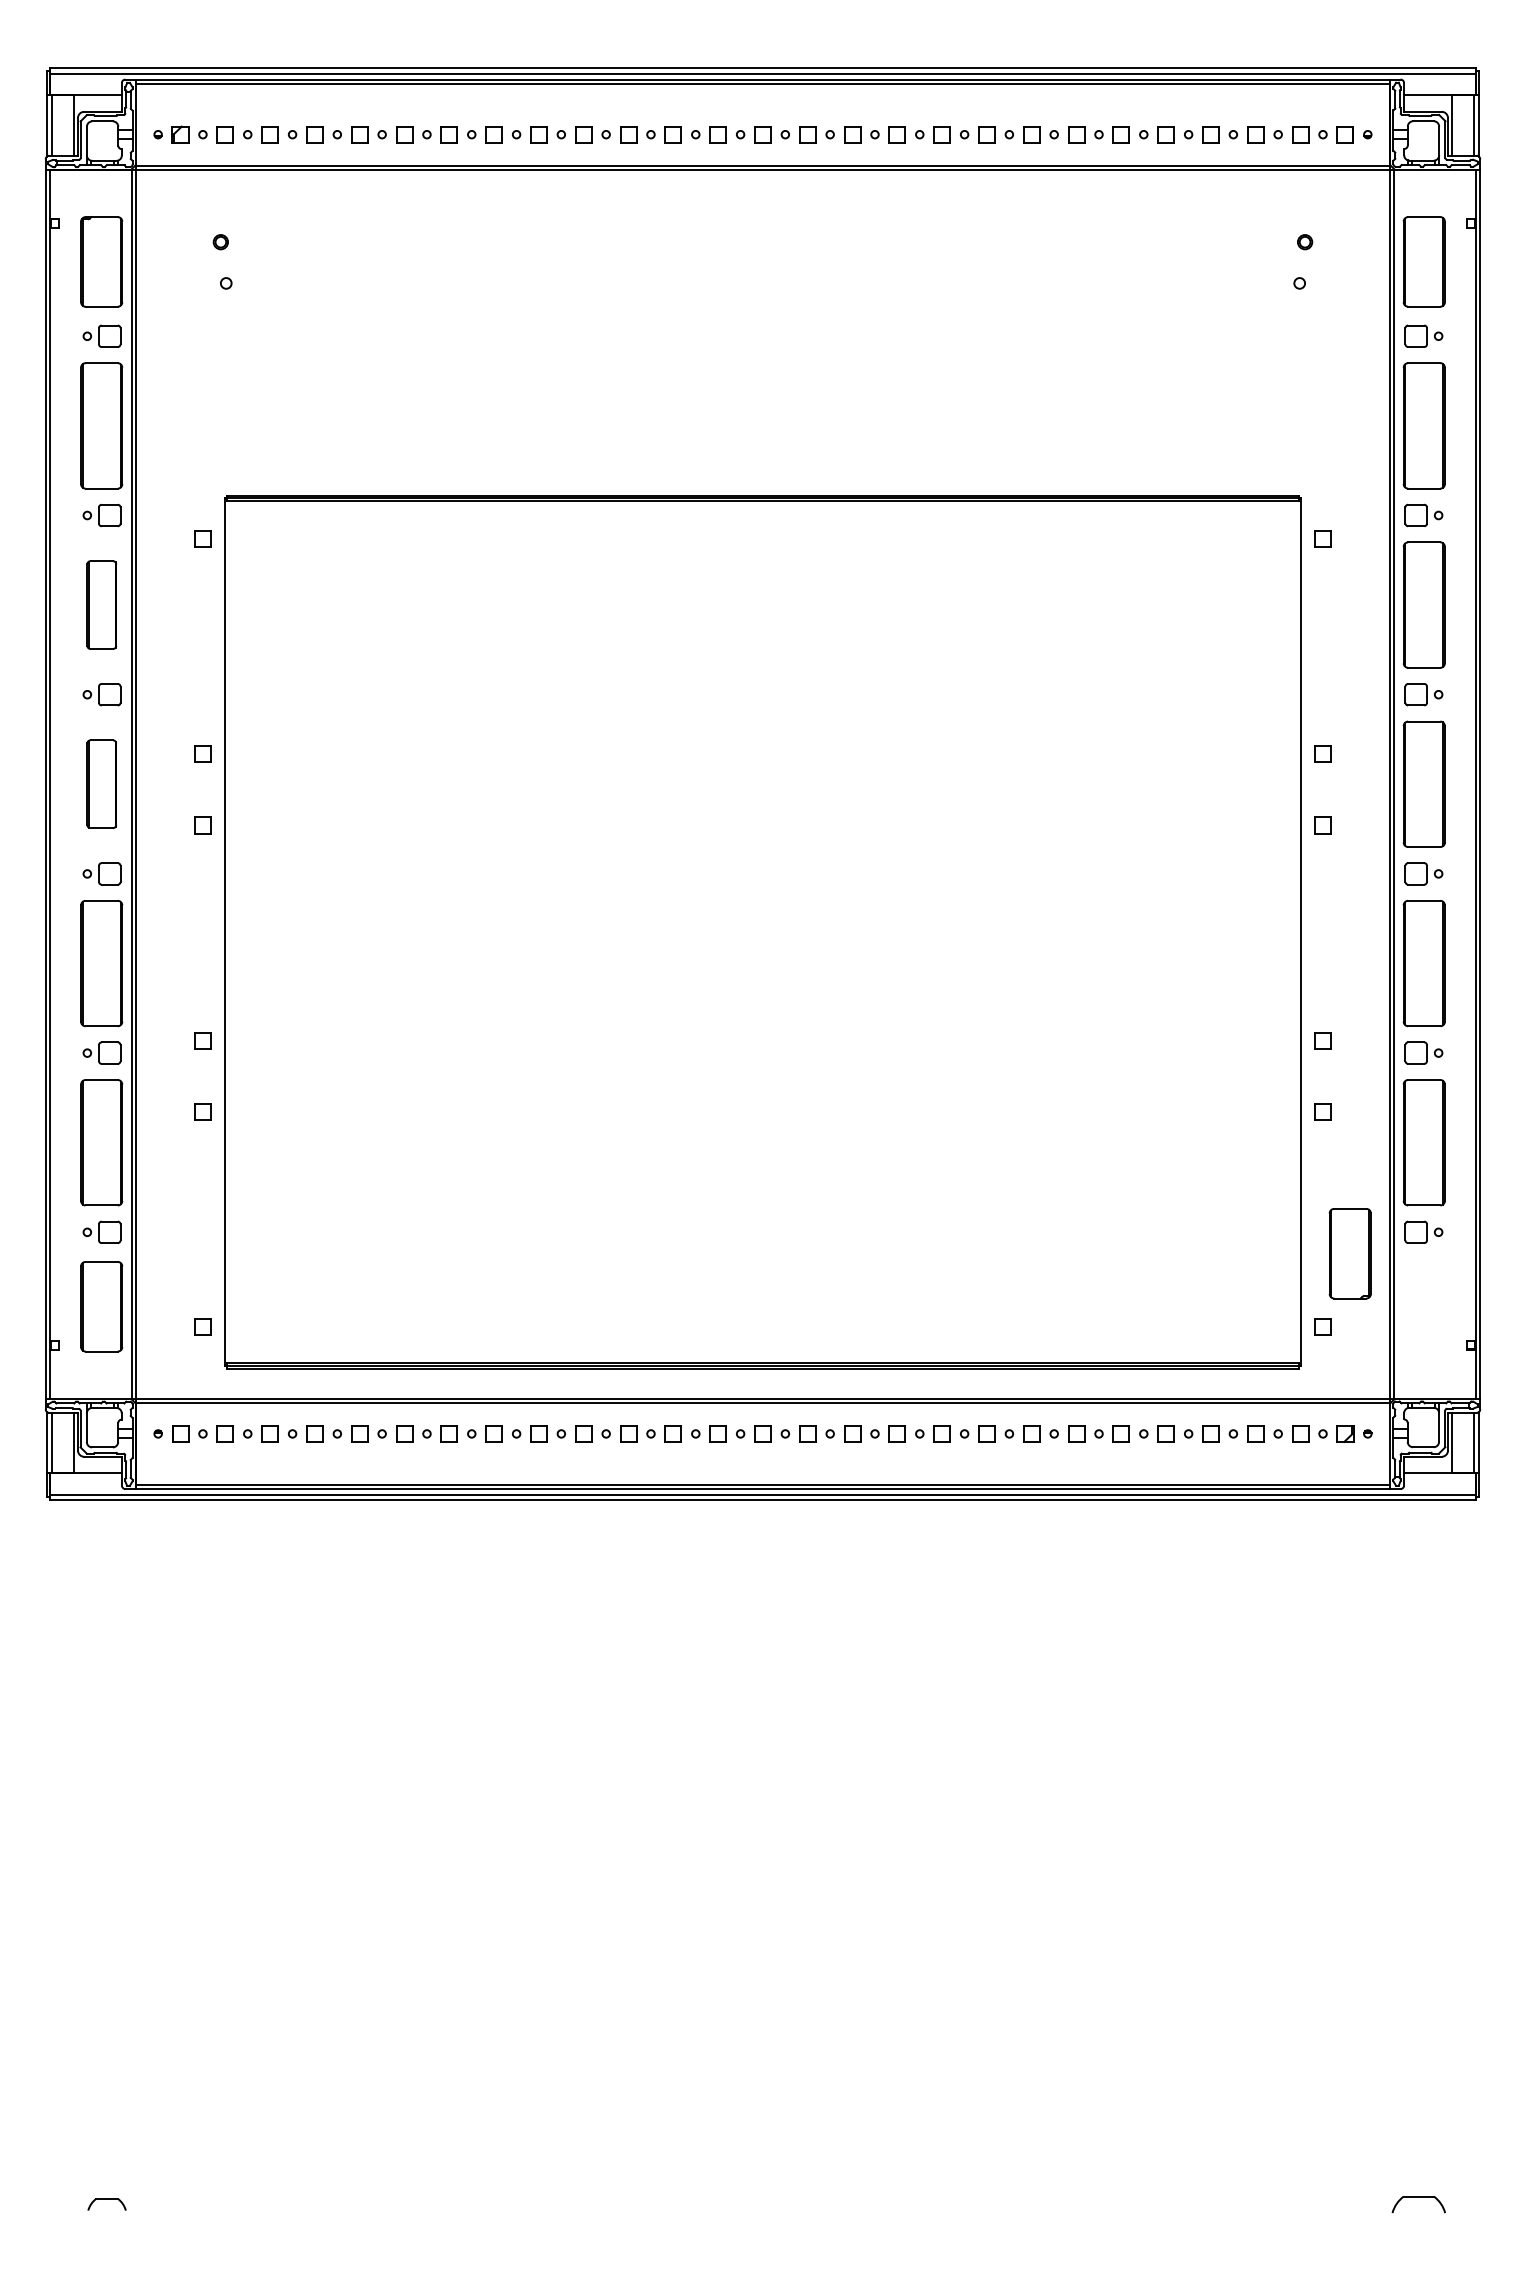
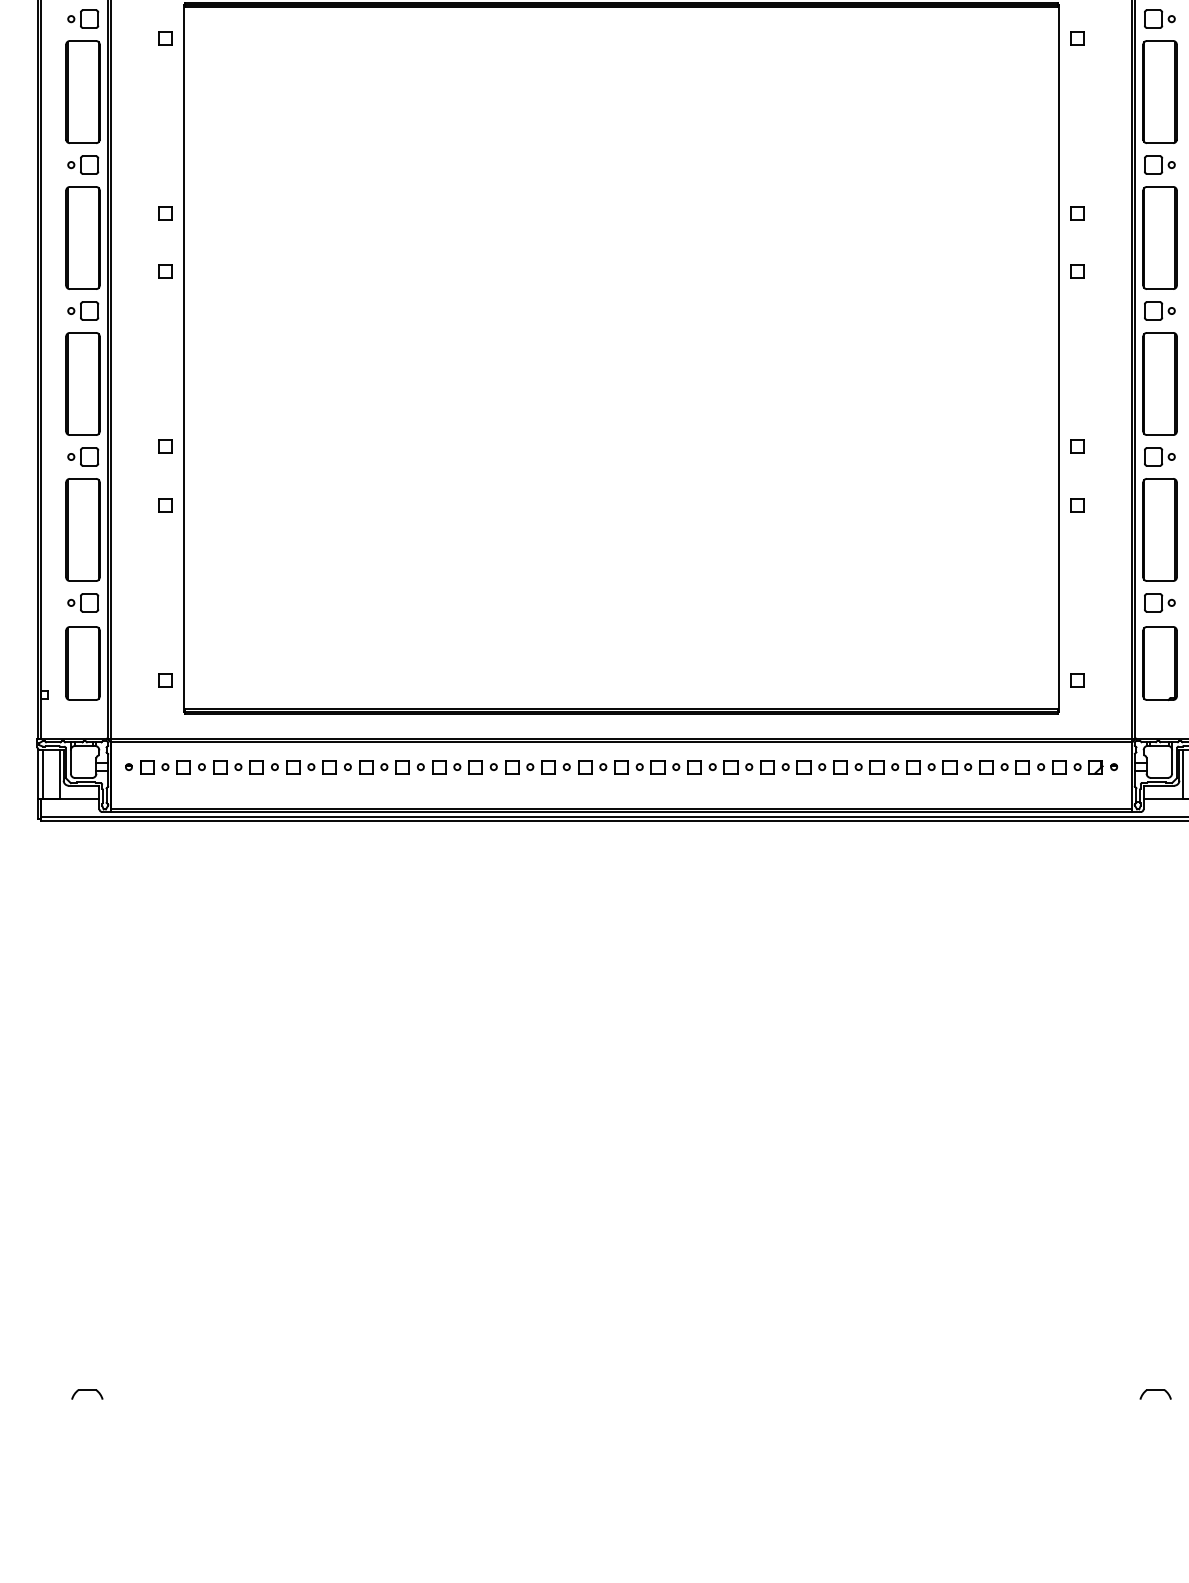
part: (101, 604) -> (82, 91), size x1.43
part: (101, 783) -> (82, 237), size x1.43
part: (1349, 1253) -> (1159, 663), moved
part: (1418, 2204) -> (1155, 1394), size x0.71

